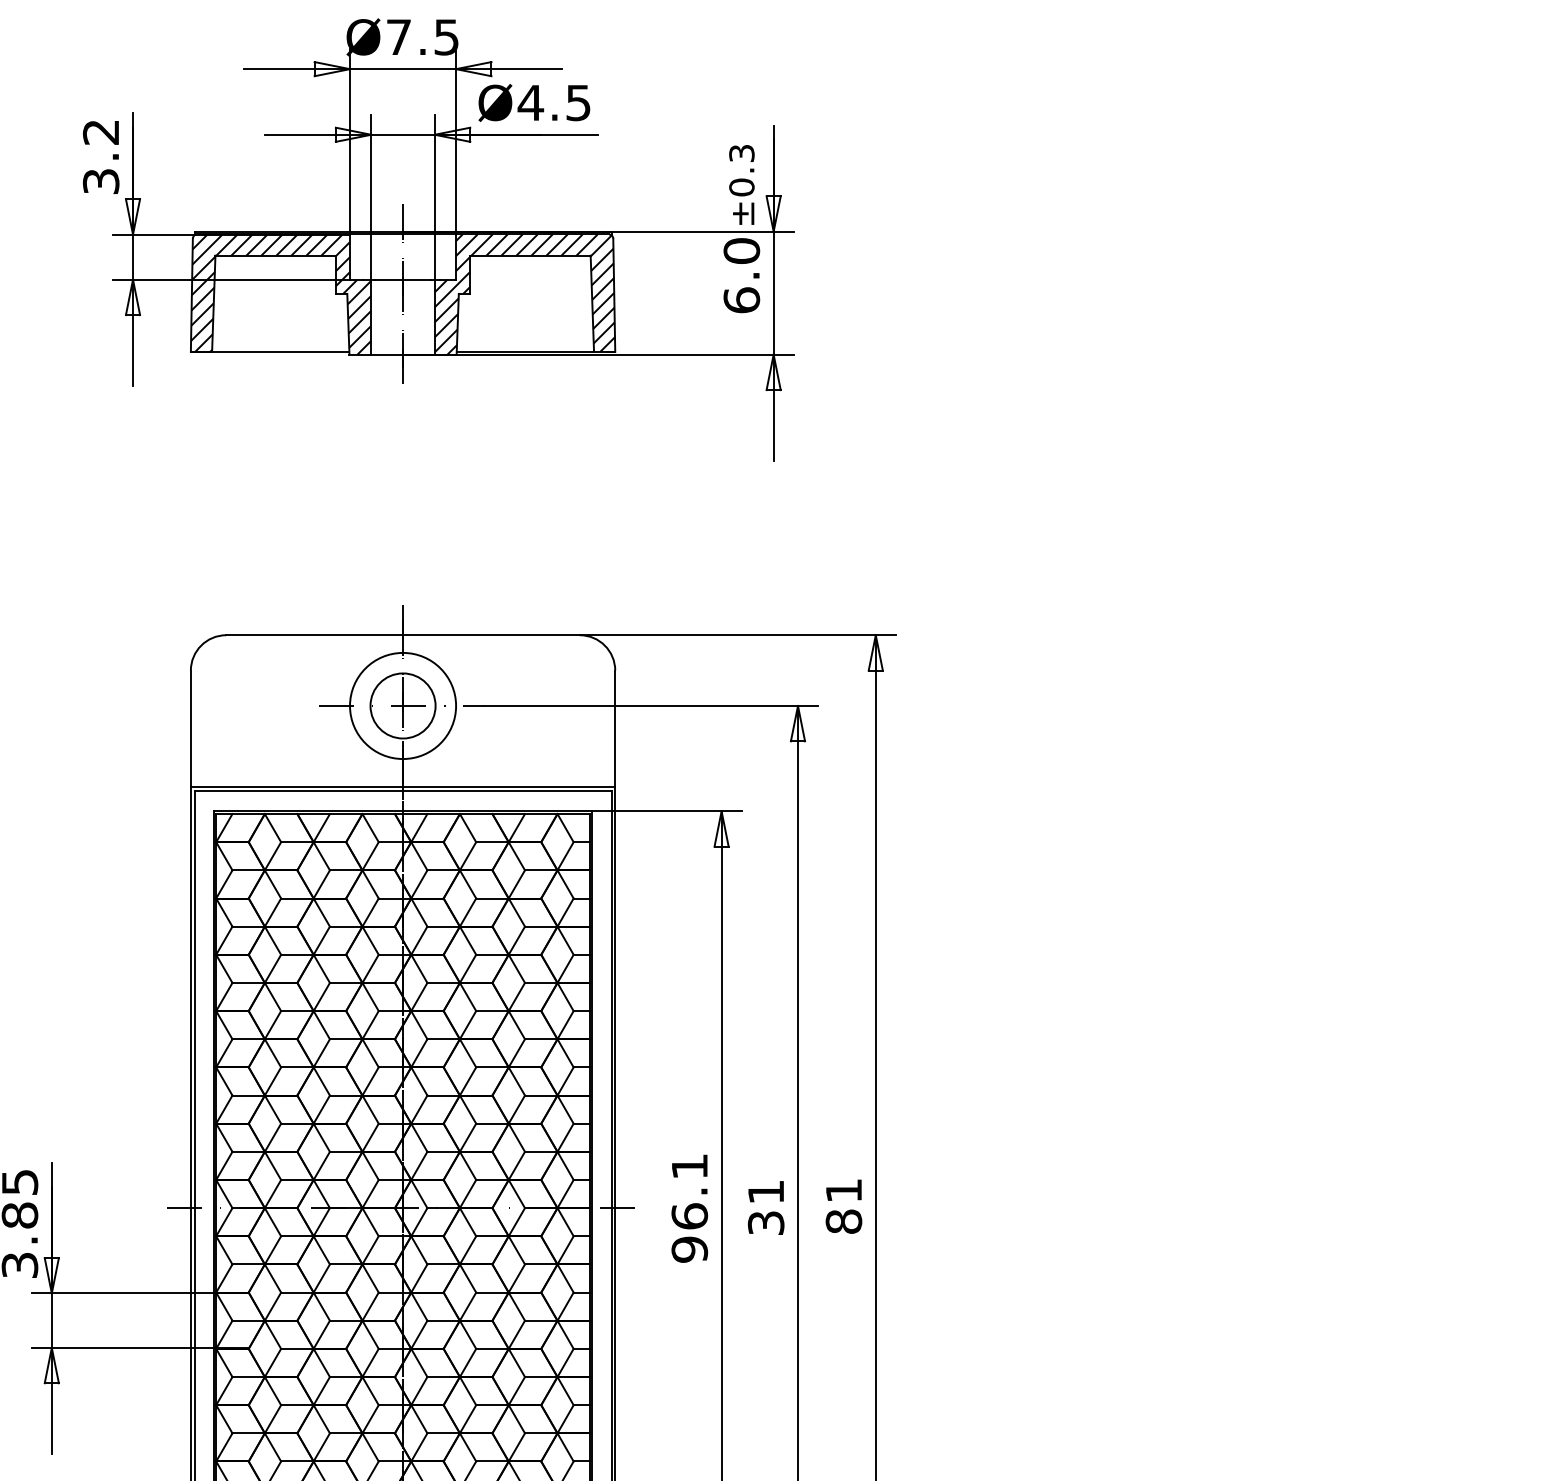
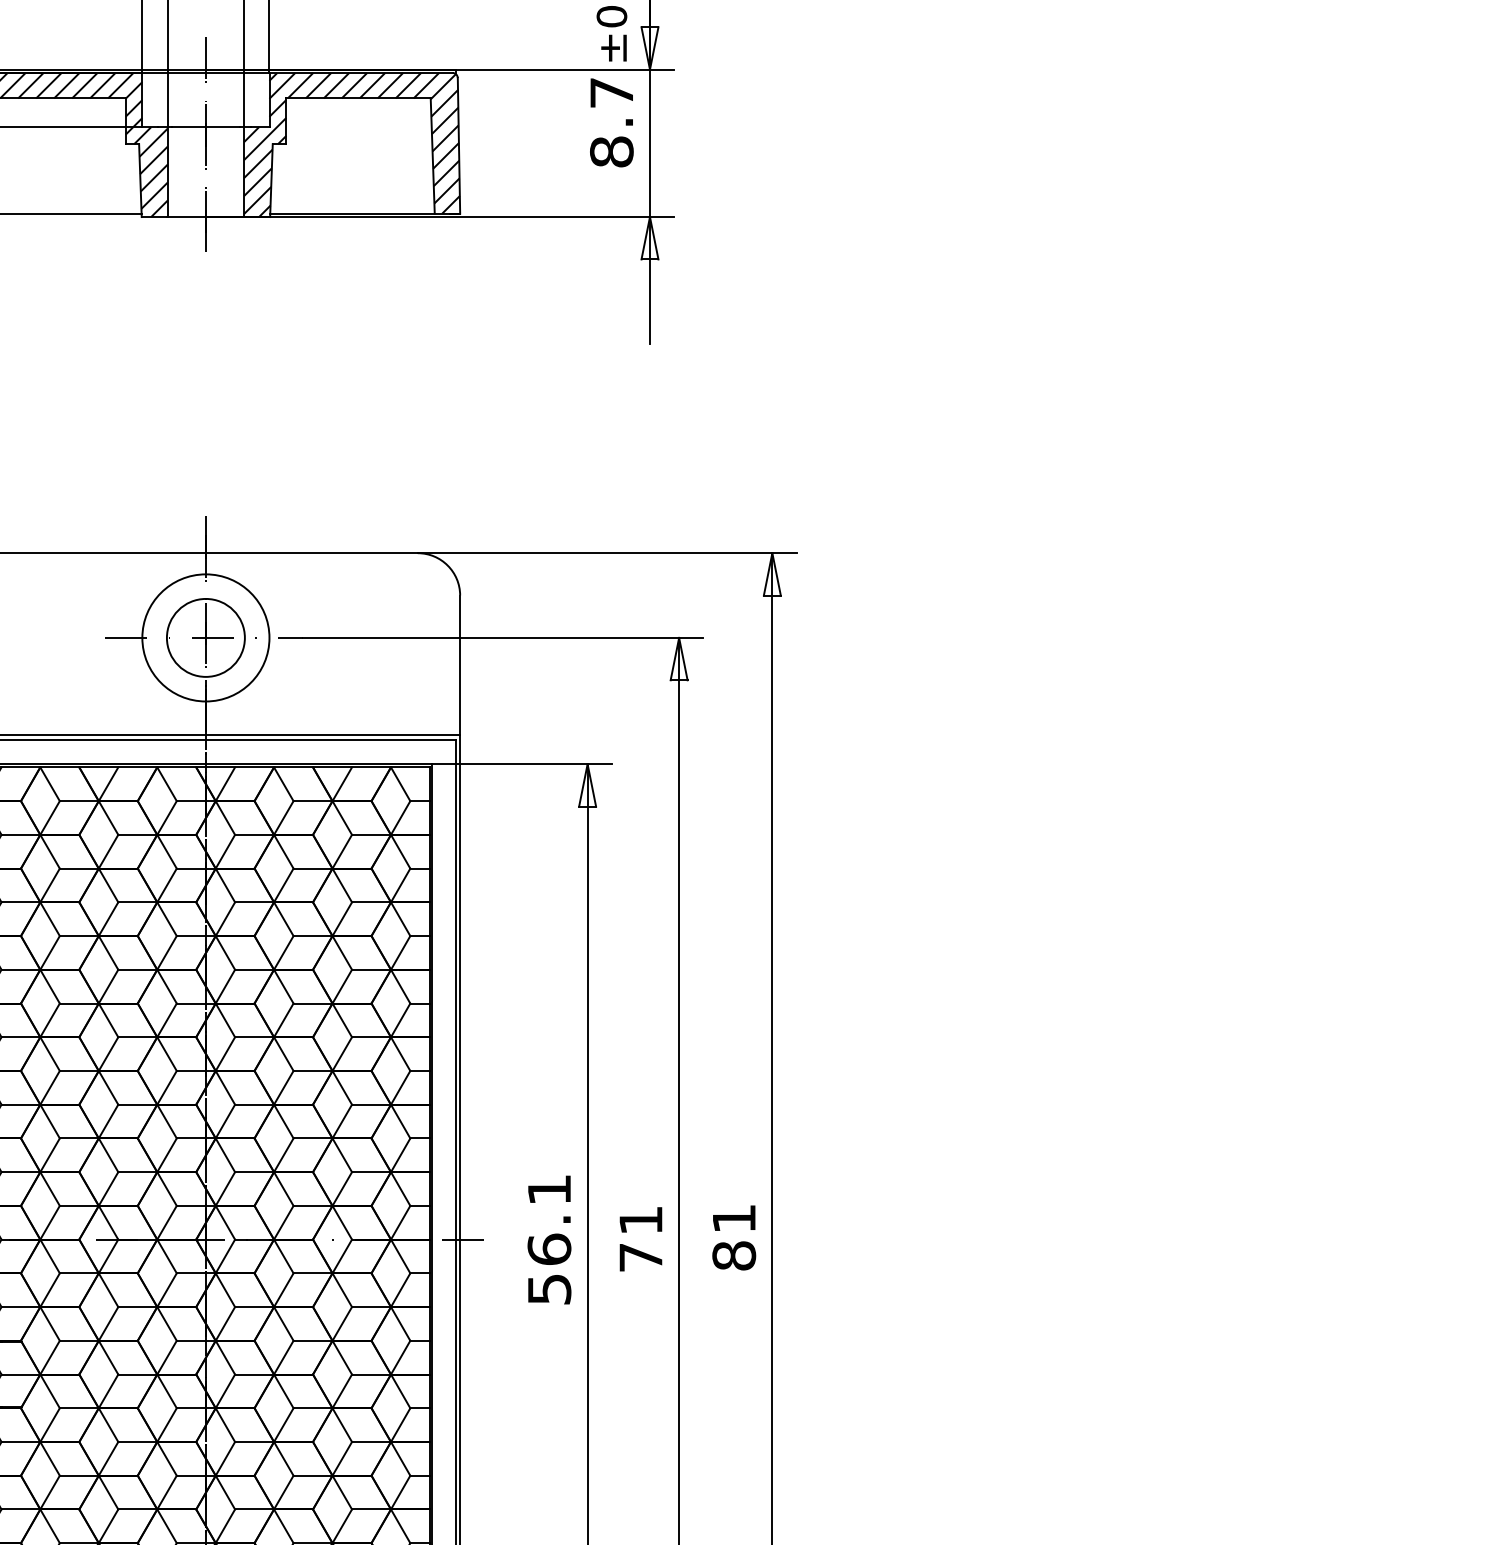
text: (741, 275) -> (611, 122), 6.0 -> 8.7
text: (765, 1222) -> (640, 1256), 31 -> 71
text: (689, 1249) -> (549, 1289), 96.1 -> 56.1

